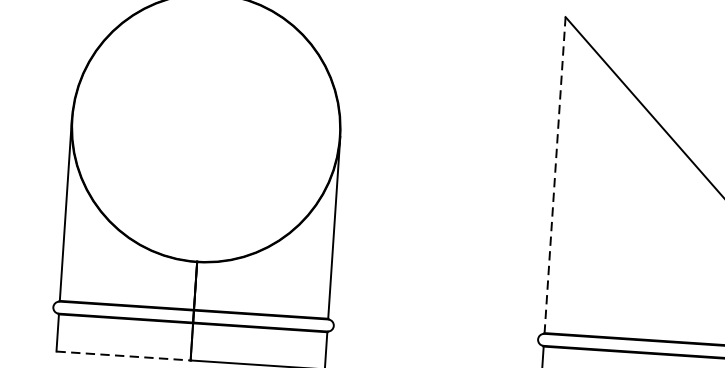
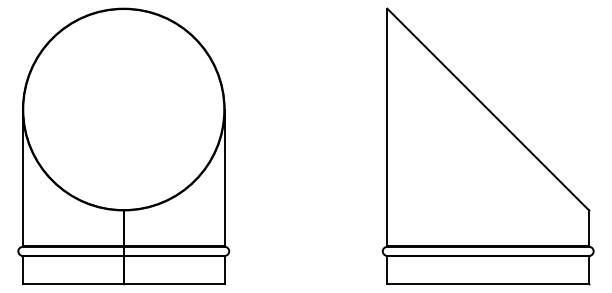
line: (555, 175) -> (387, 127), dashed -> solid
line: (123, 356) -> (73, 284), dashed -> solid

